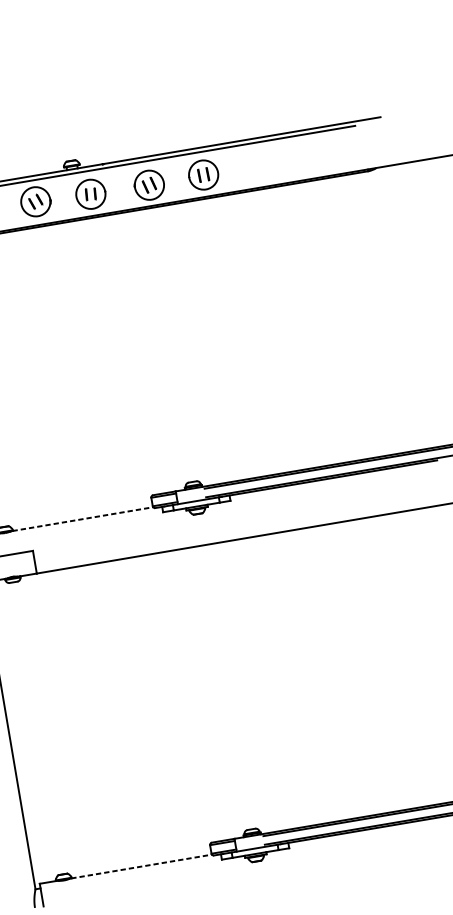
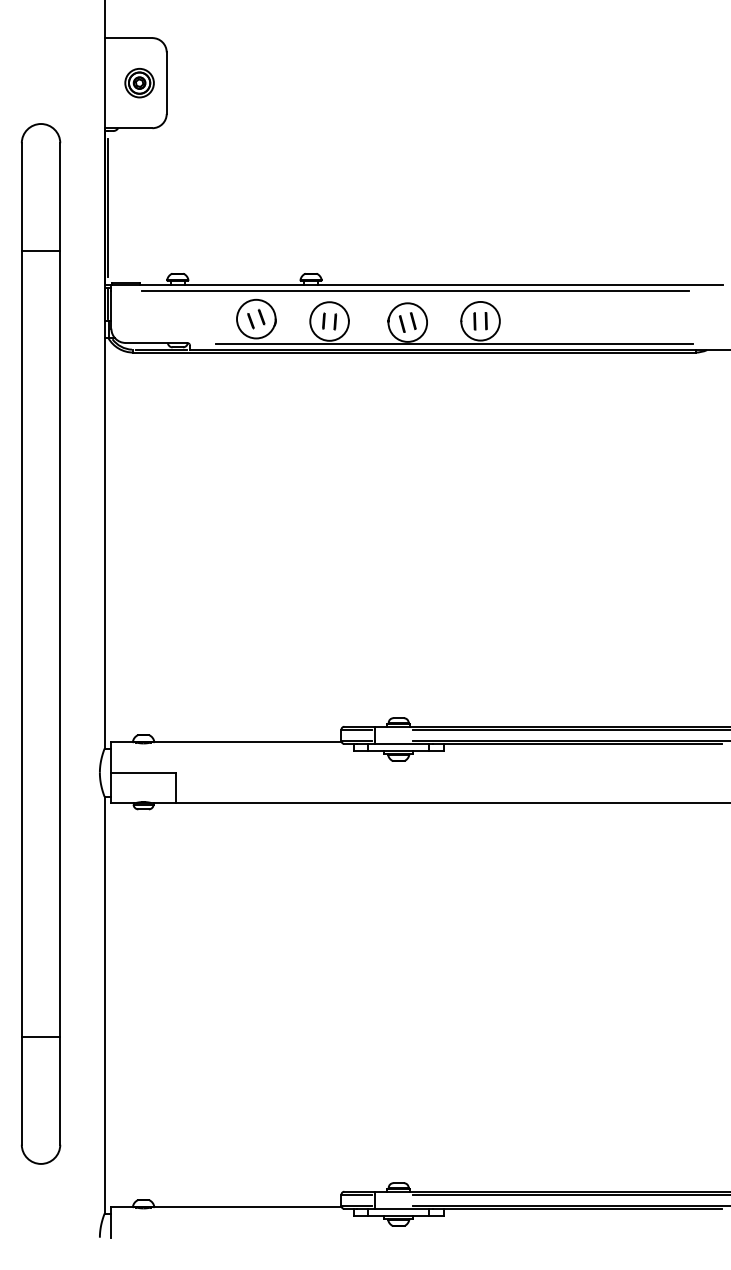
line: (187, 195) -> (454, 344), added
line: (83, 519) -> (248, 742), dashed -> solid
line: (142, 866) -> (248, 1207), dashed -> solid

